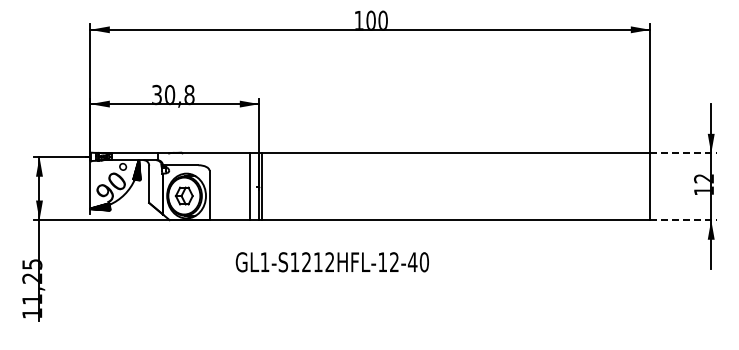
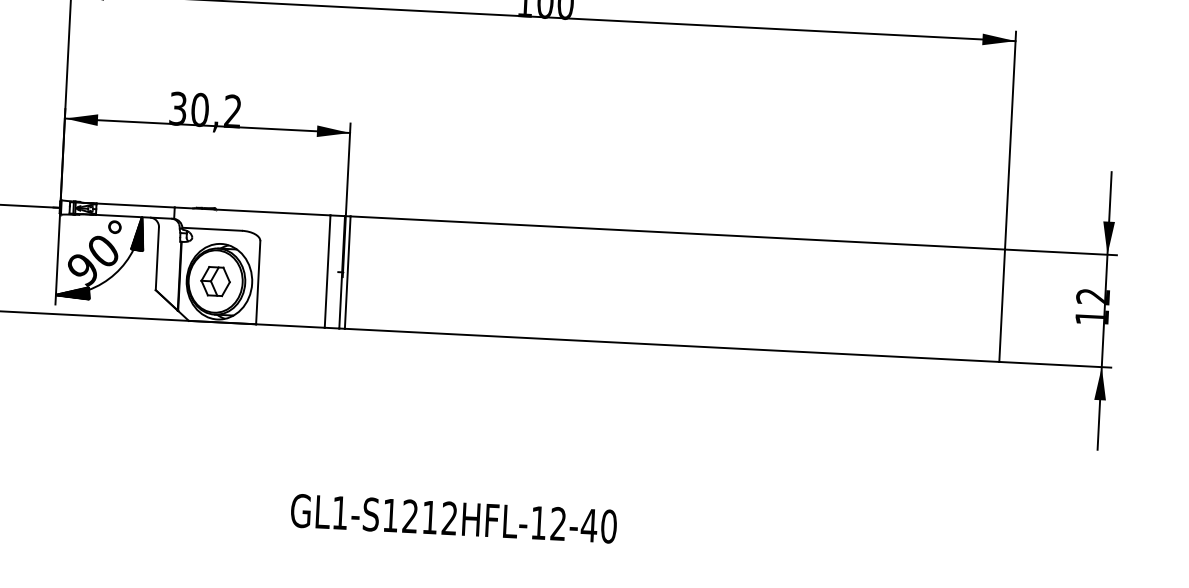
text: (189, 95) -> (232, 112), 30,8 -> 30,2
line: (684, 153) -> (1062, 252), dashed -> solid
line: (684, 220) -> (1056, 365), dashed -> solid
text: (331, 262) -> (452, 519), moved

